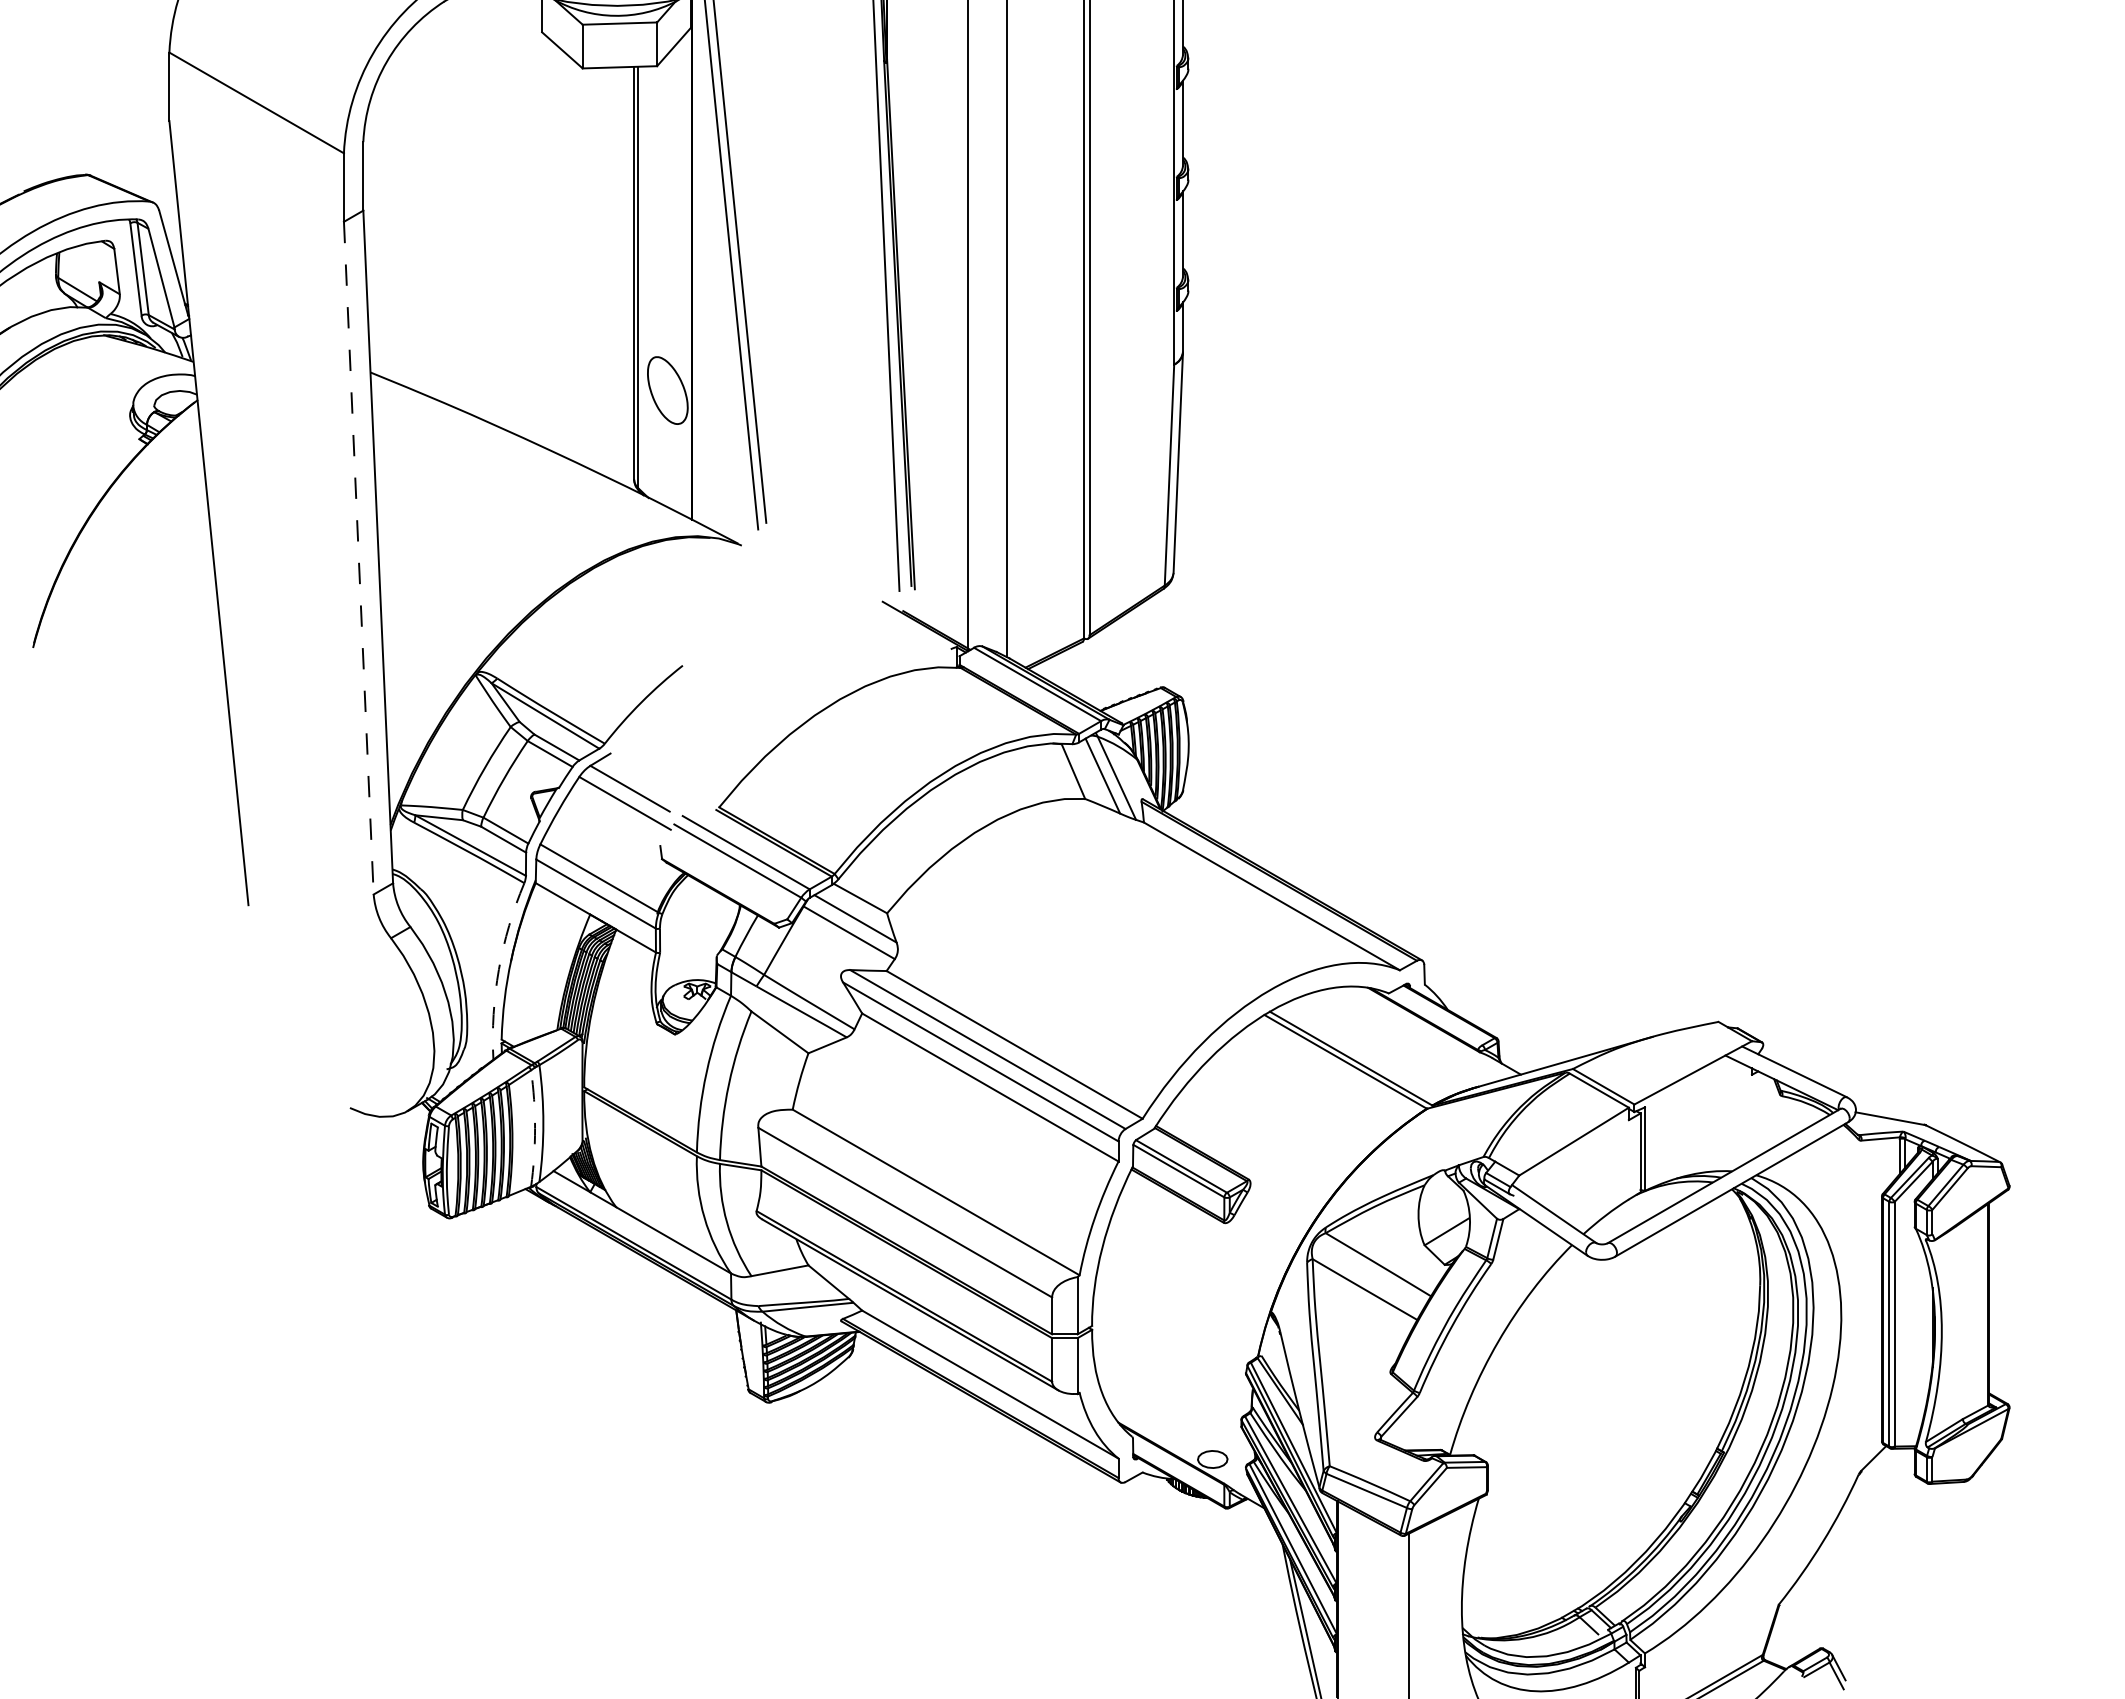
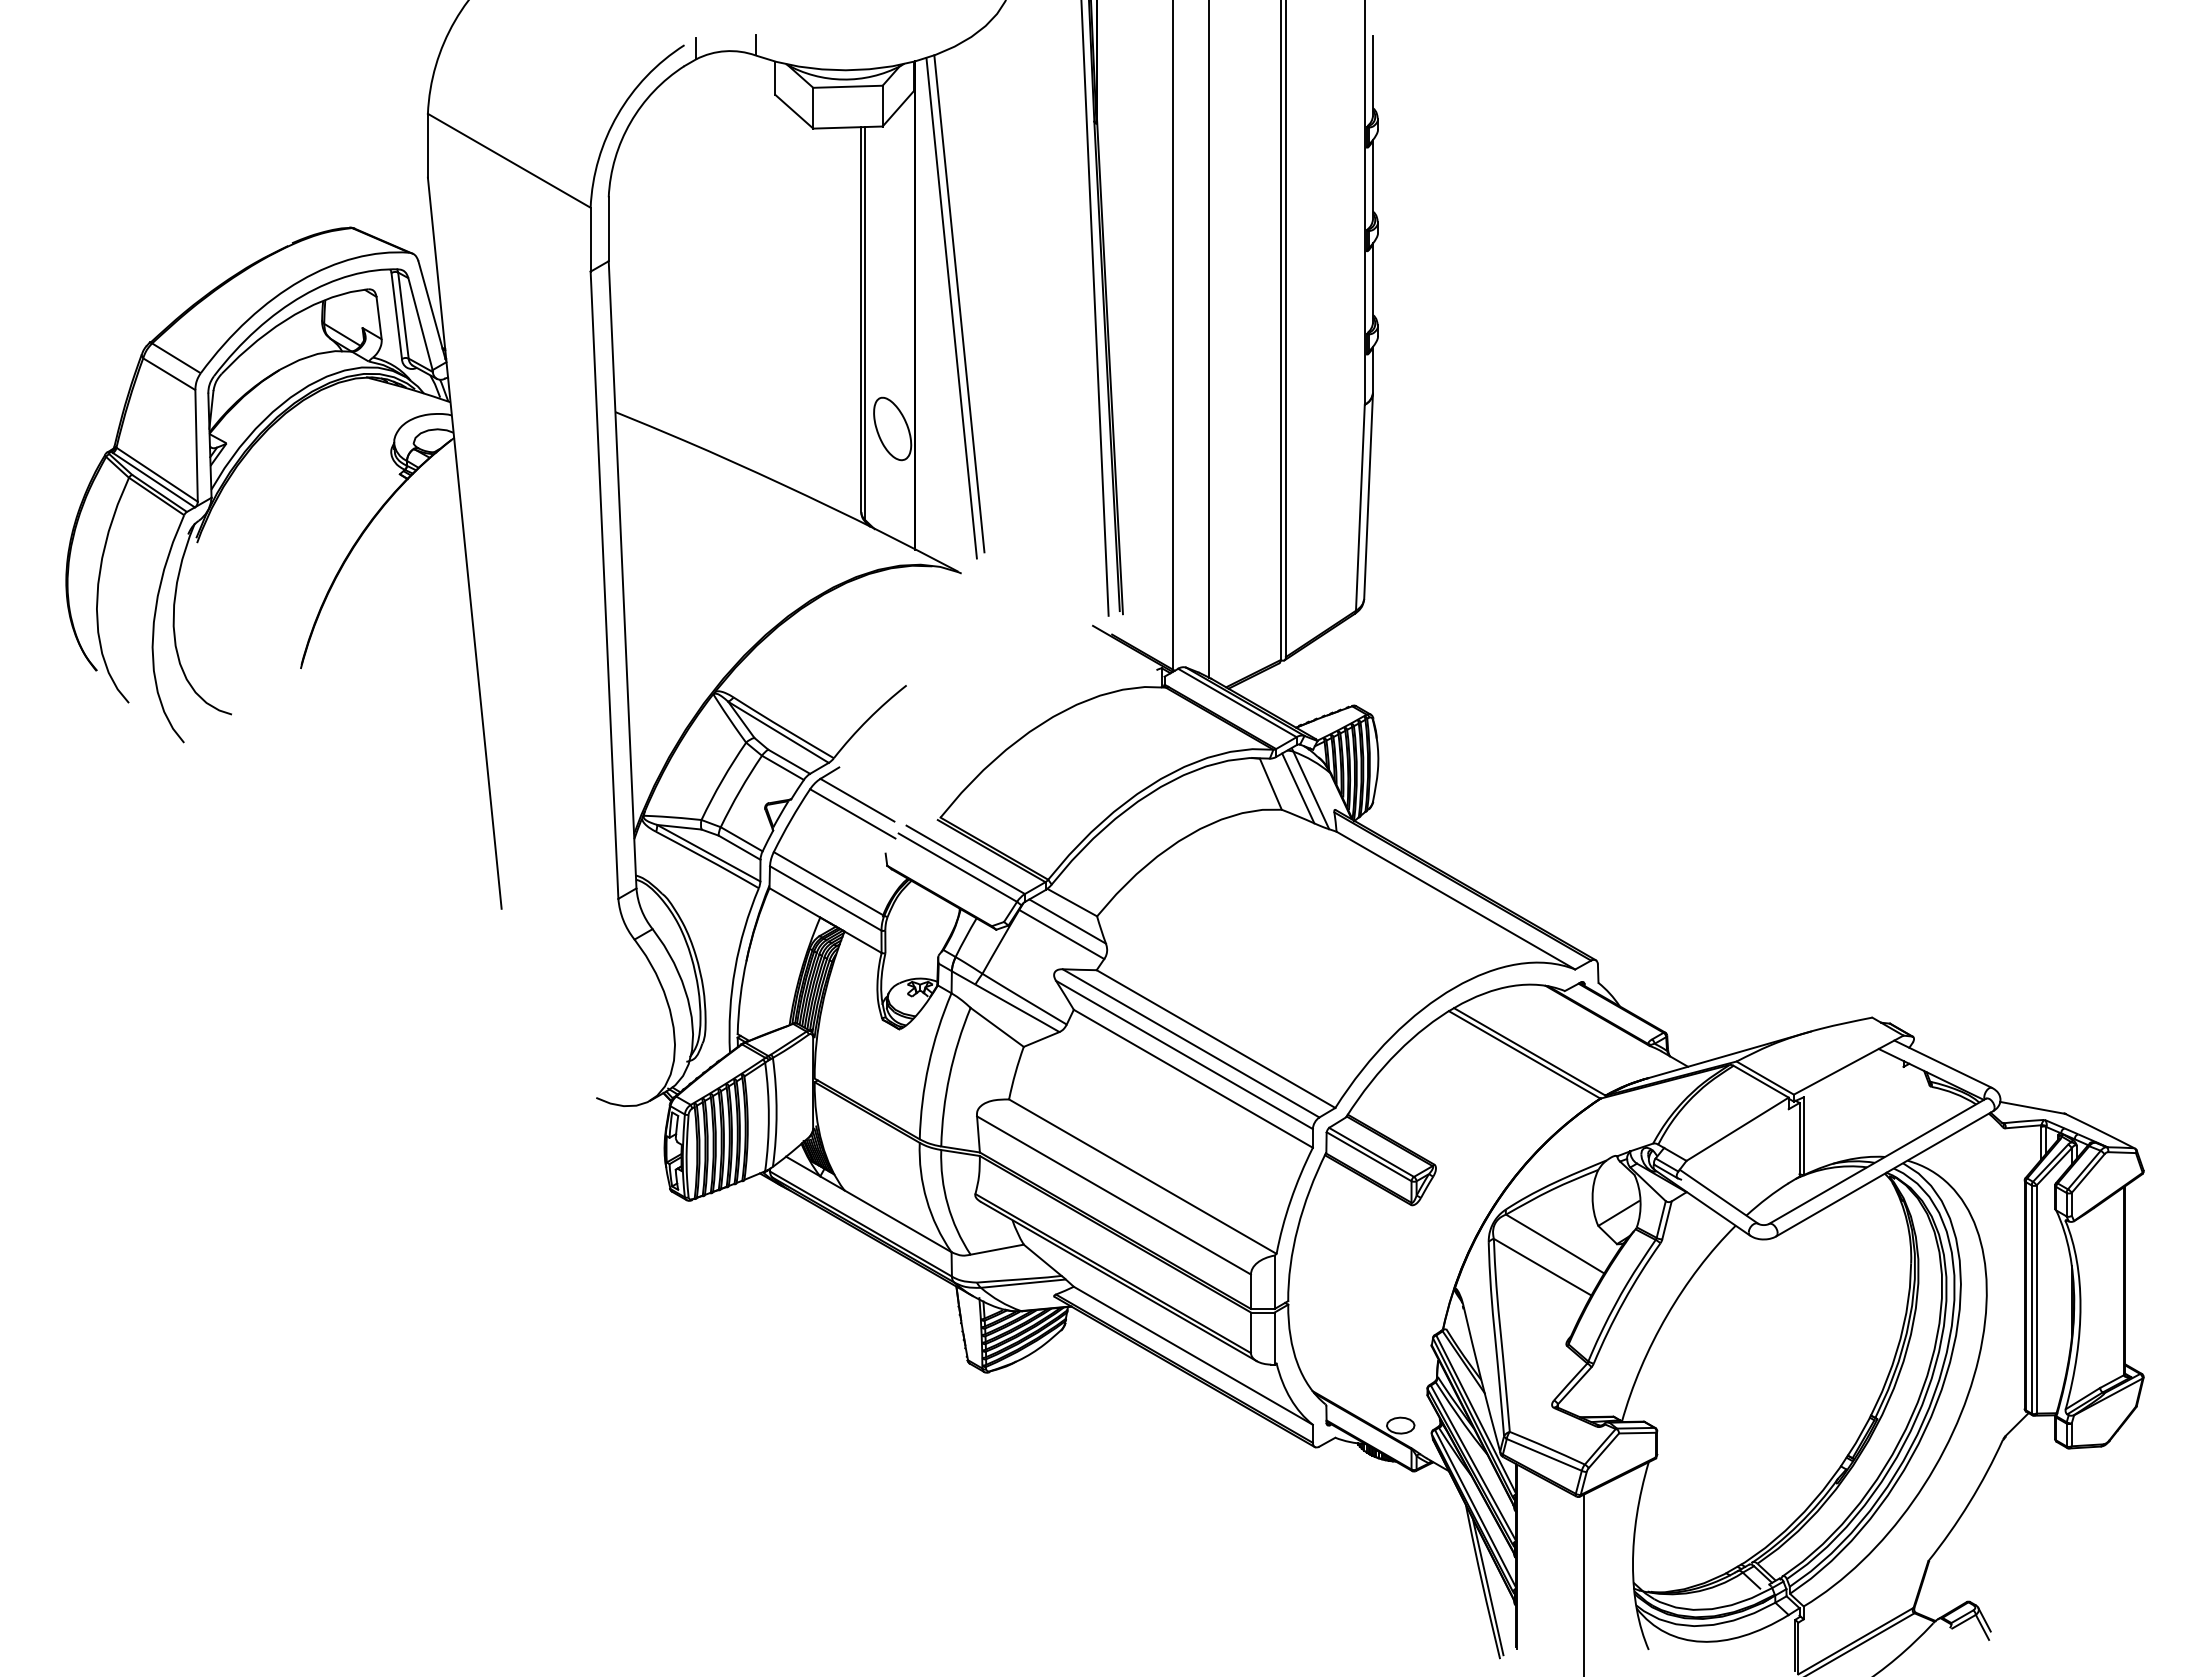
line: (358, 558) -> (604, 585), dashed -> solid
arc: (499, 969) -> (735, 968), dashed -> solid
arc: (534, 1129) -> (768, 1117), dashed -> solid

